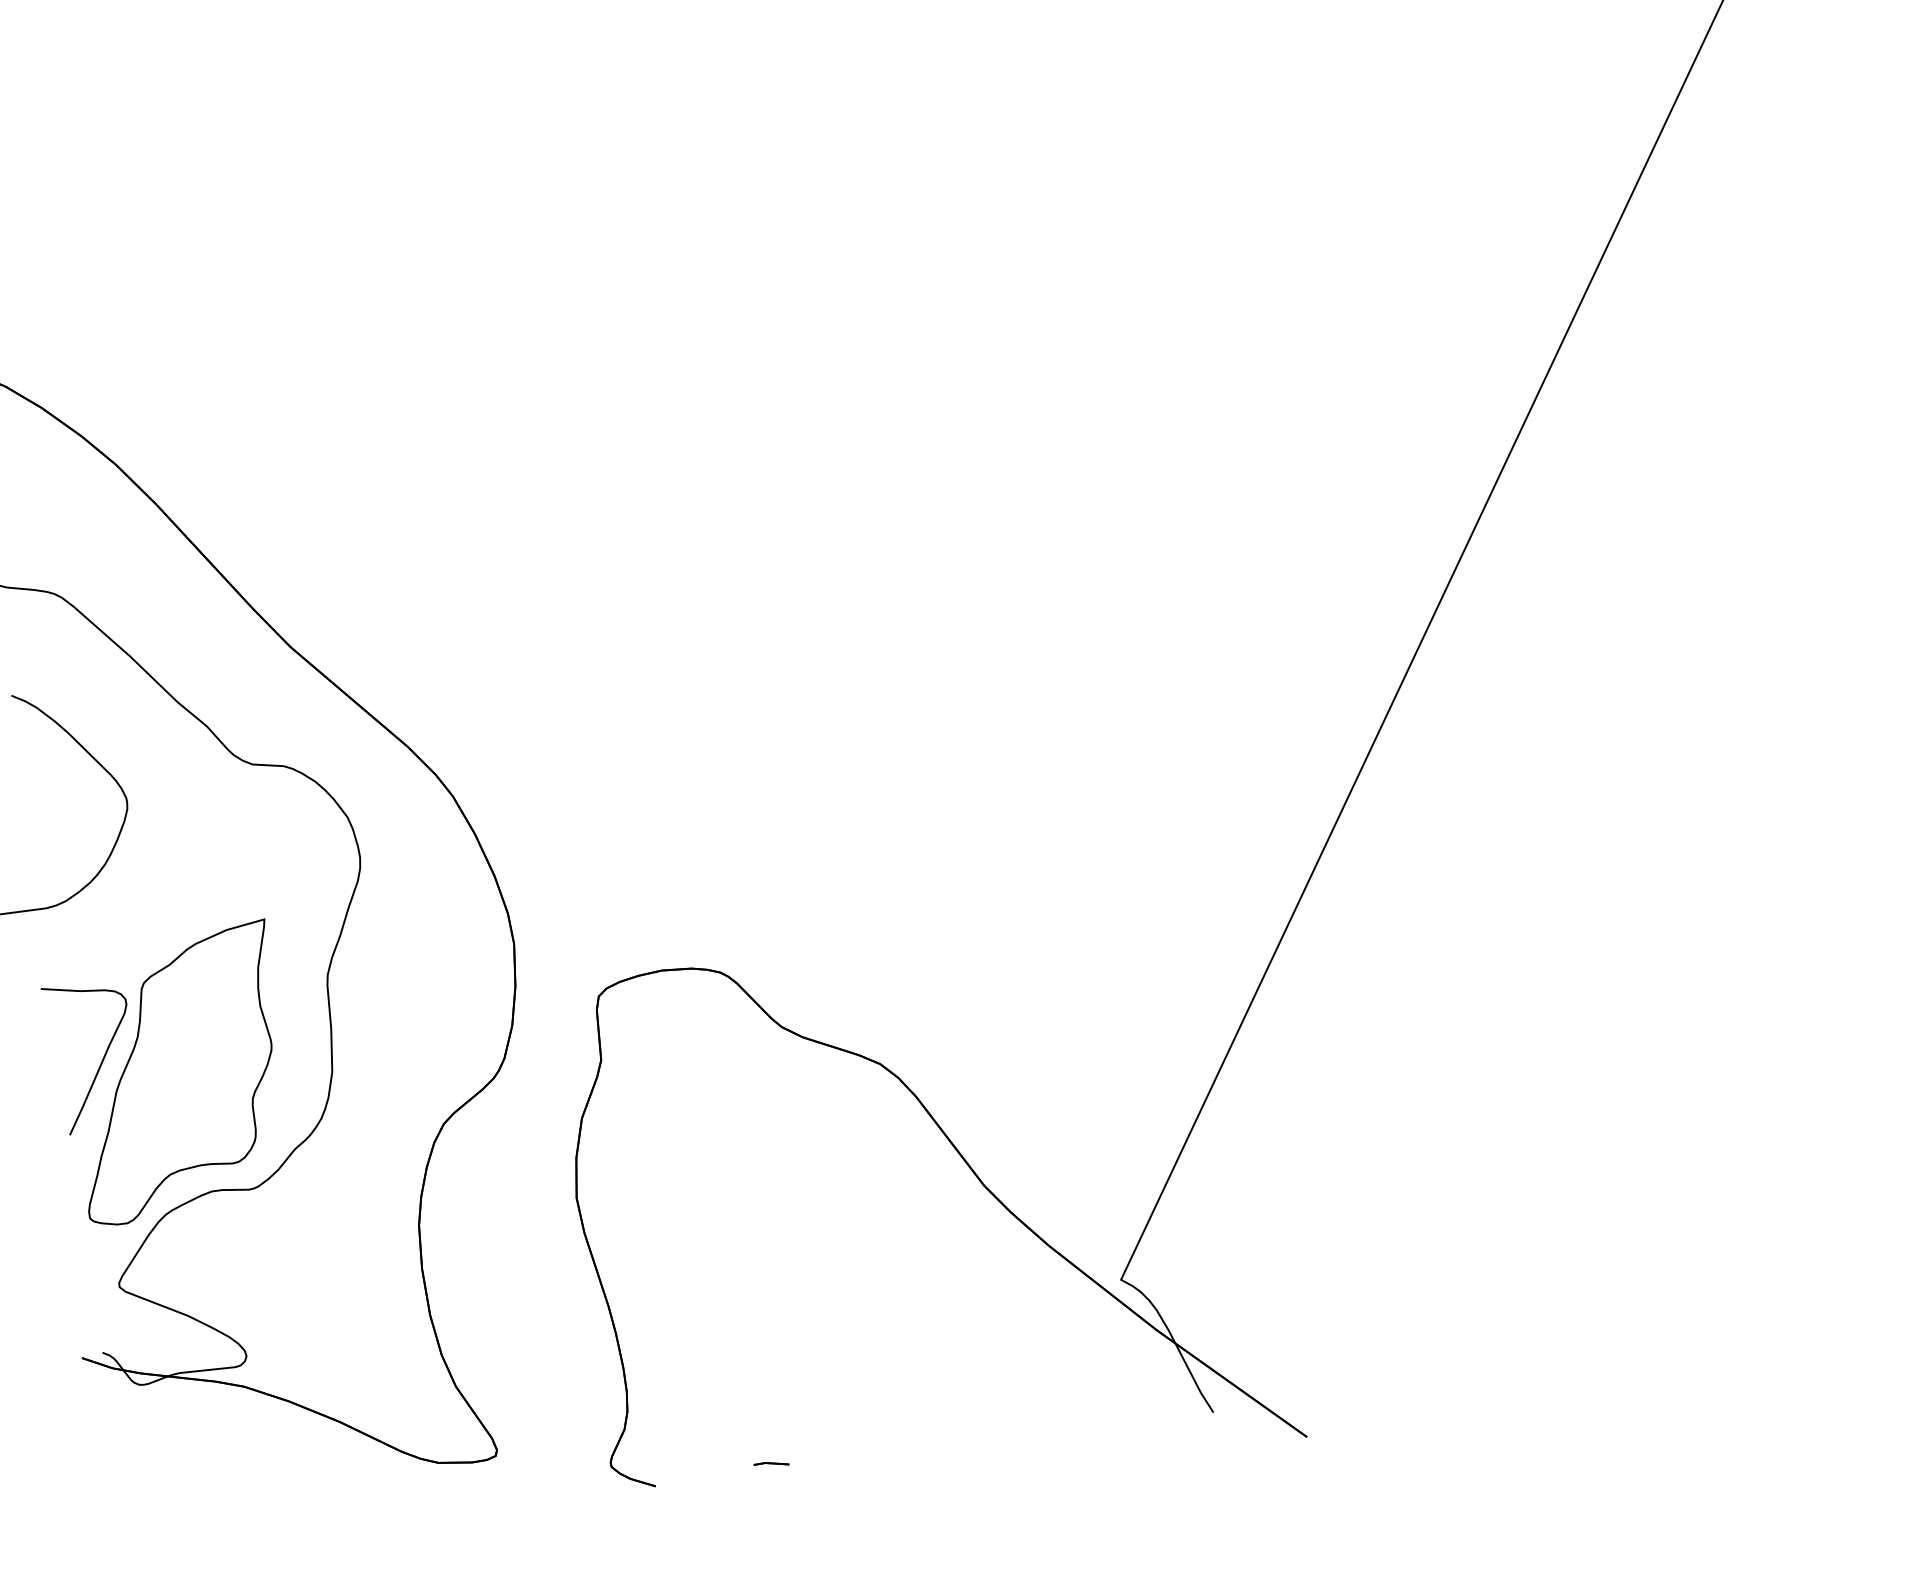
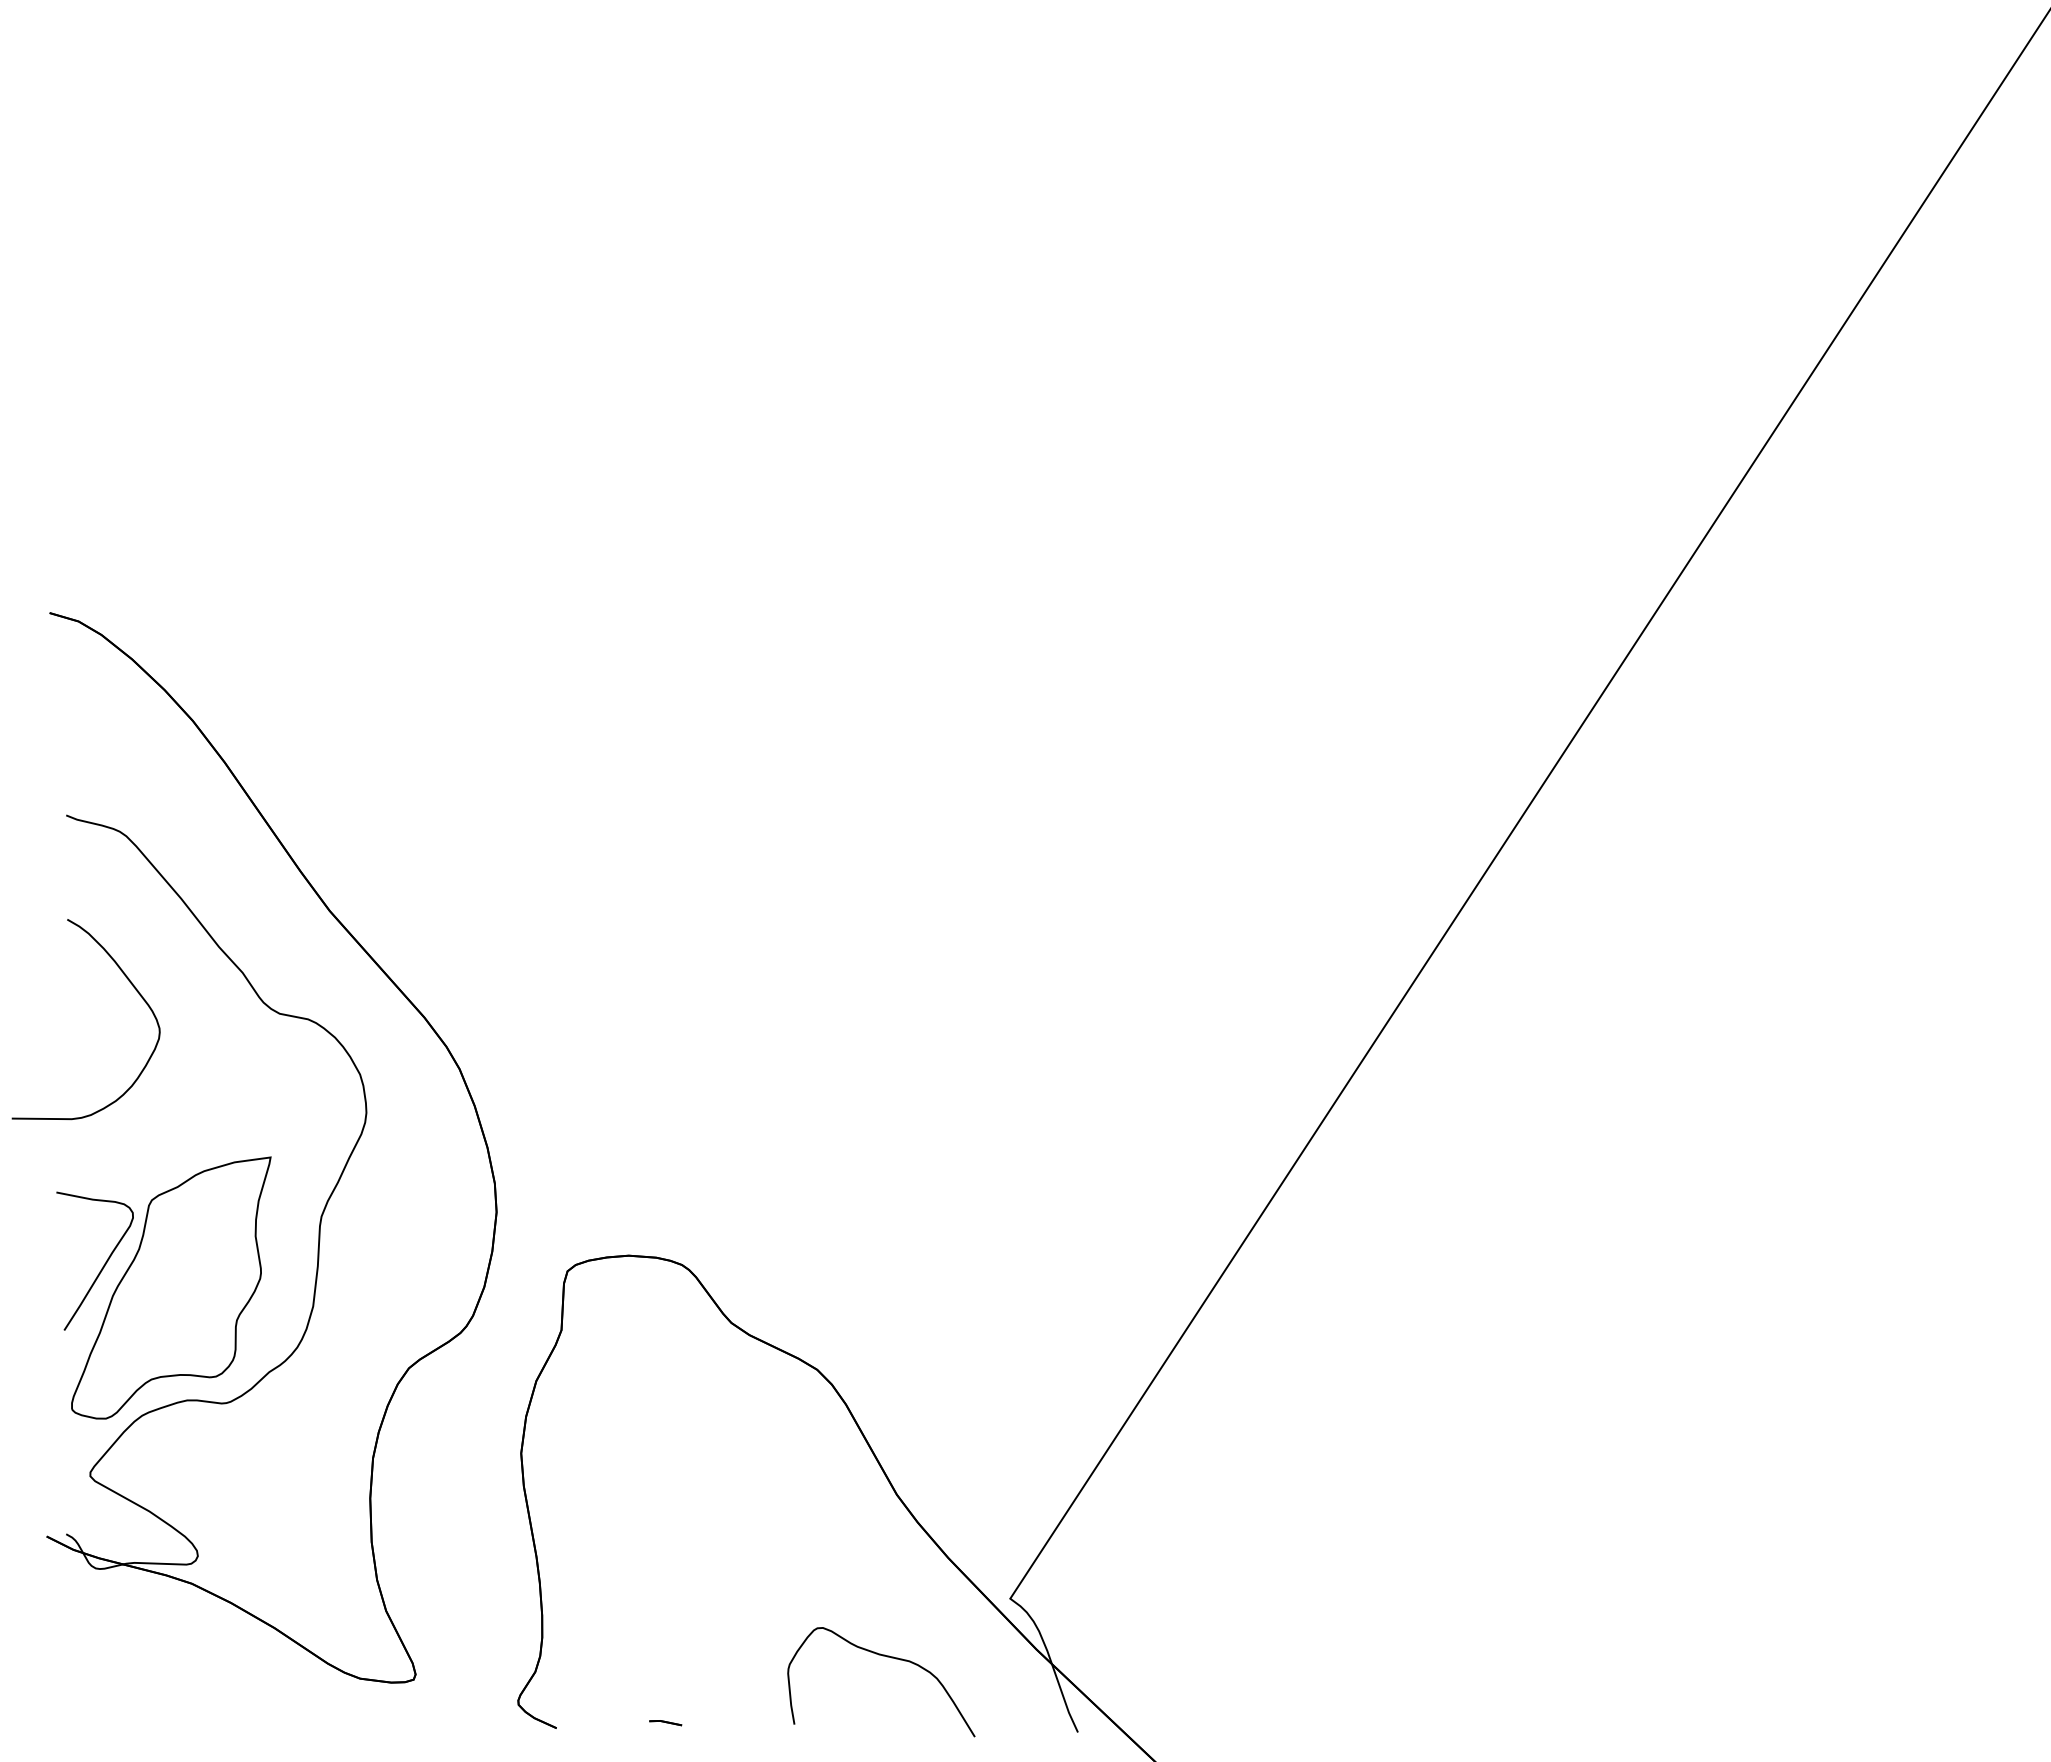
curve: (998, 1361) -> (887, 1657), added

